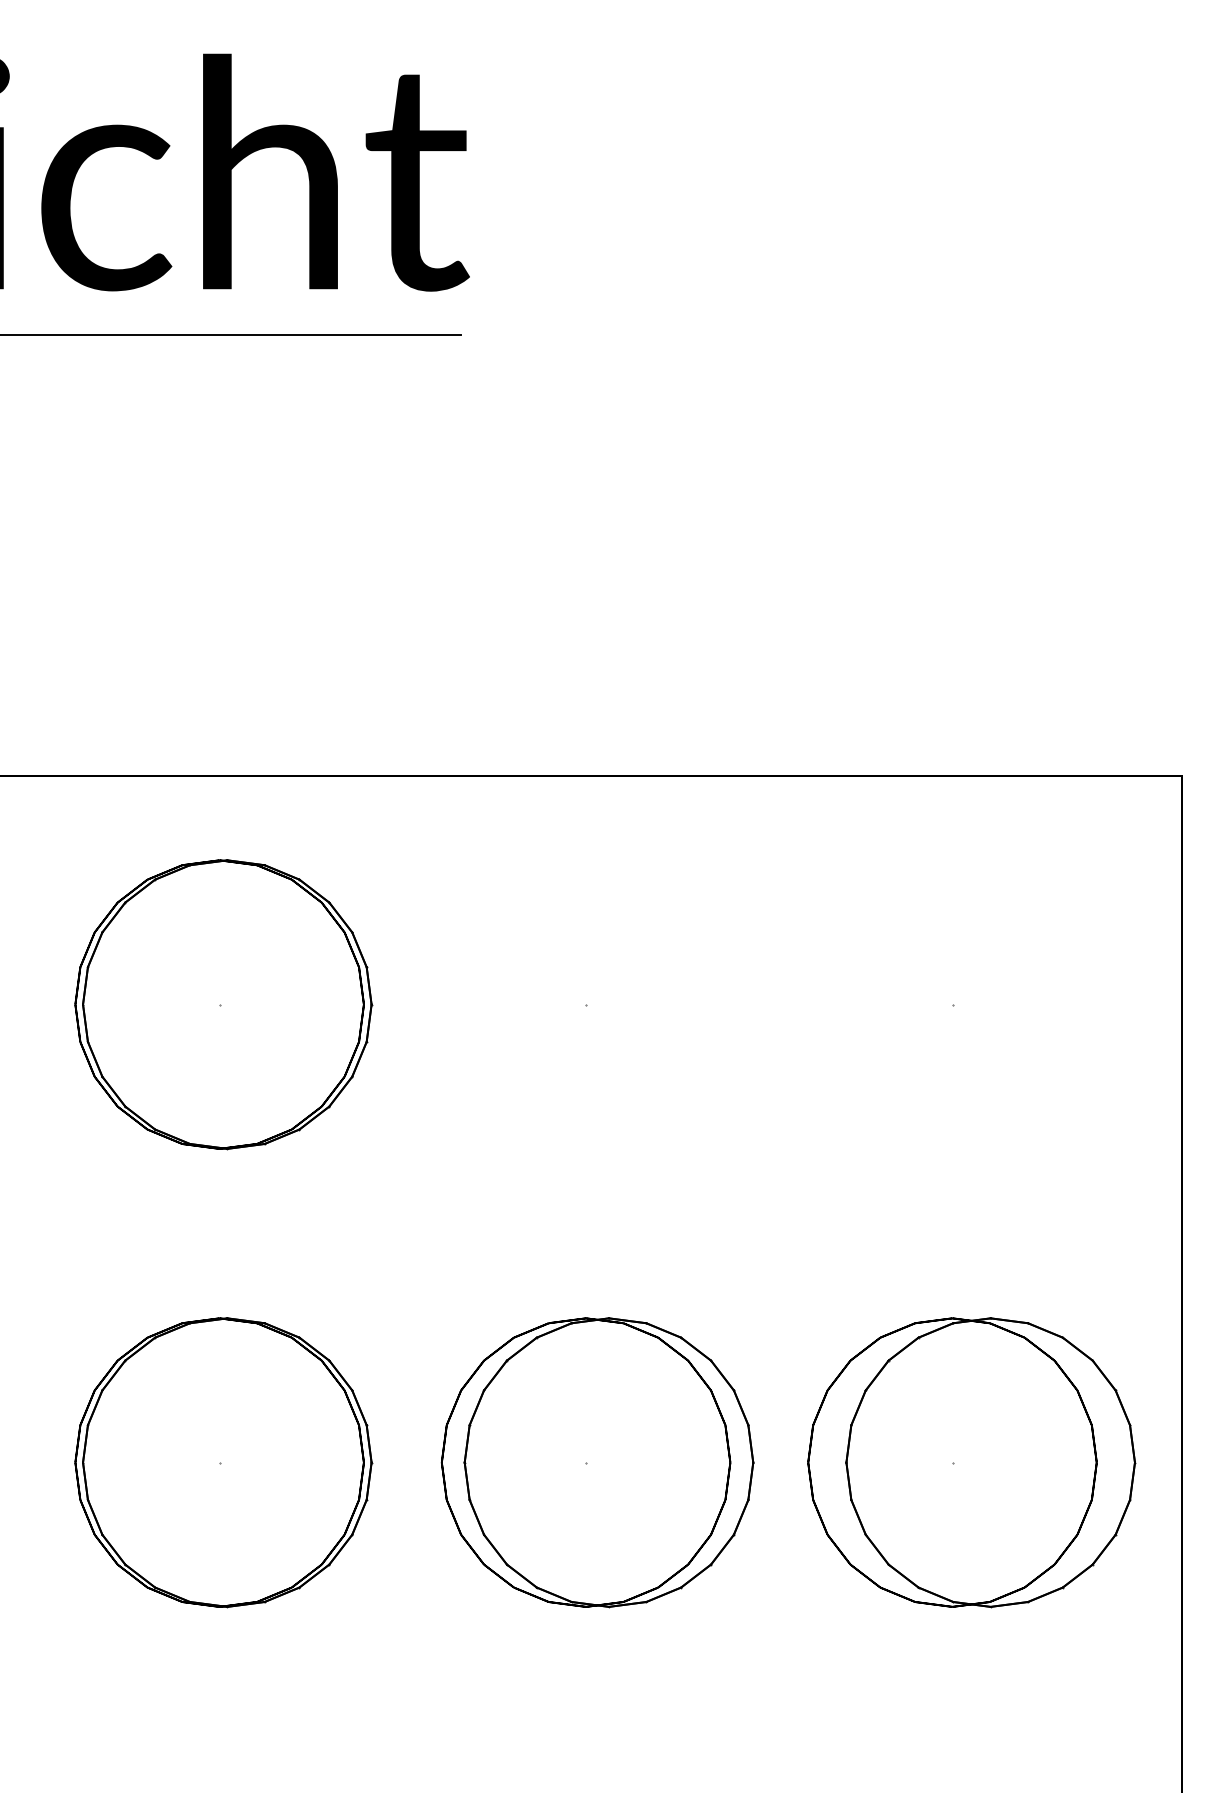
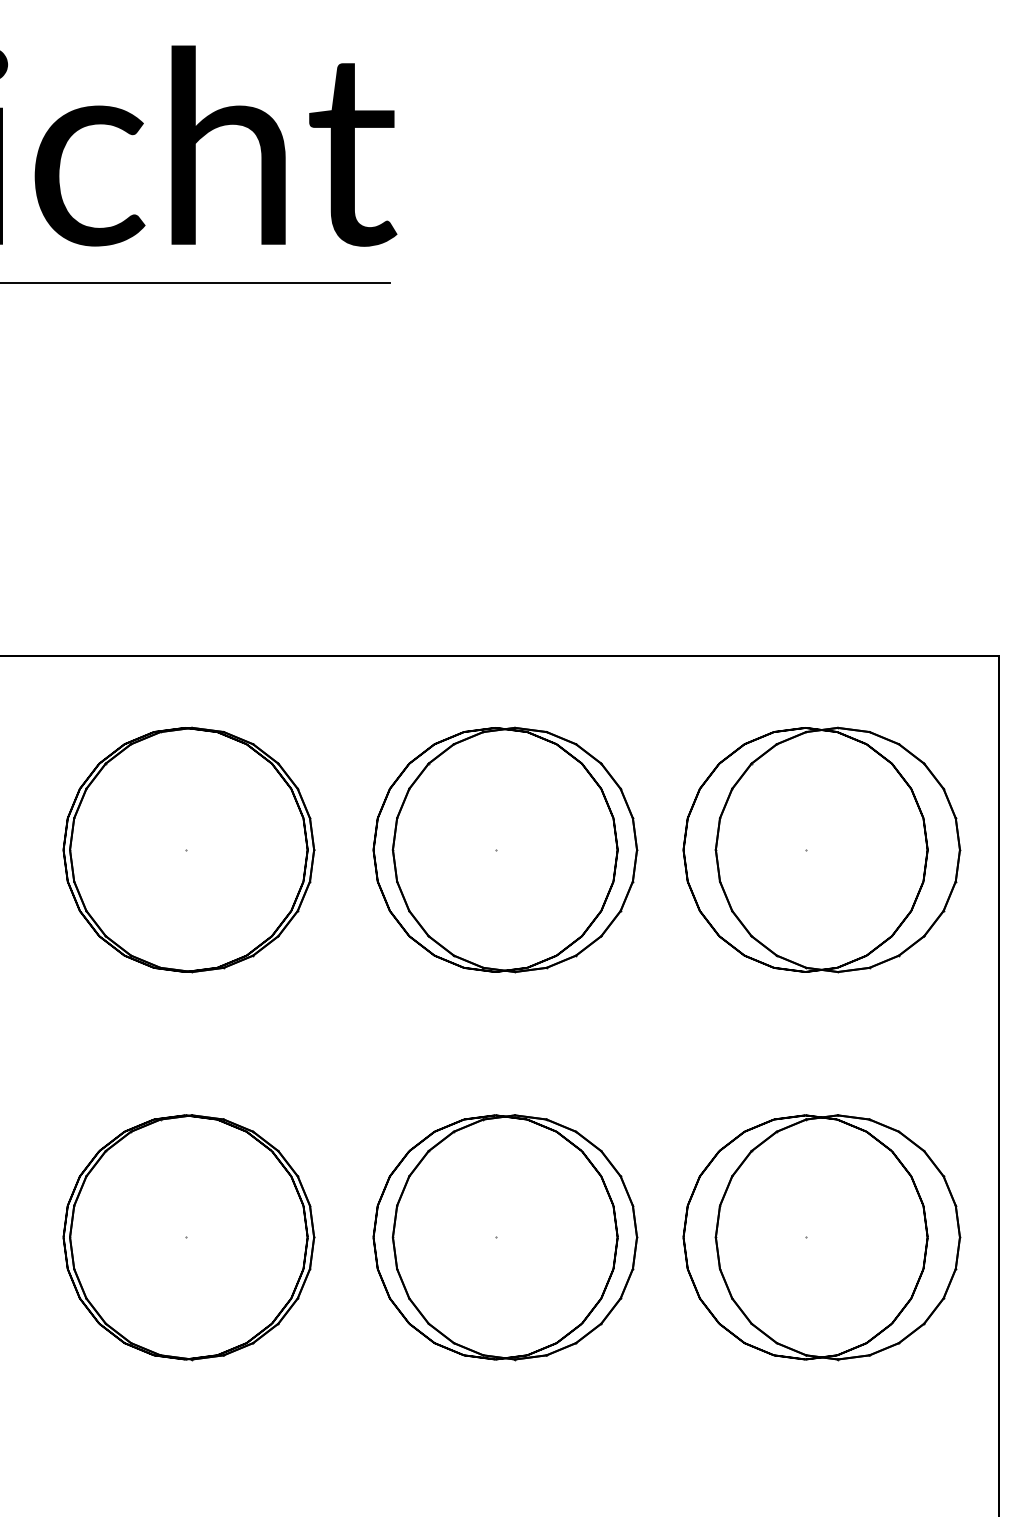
part: (597, 1004) -> (505, 849), added
part: (971, 1004) -> (821, 849), added

